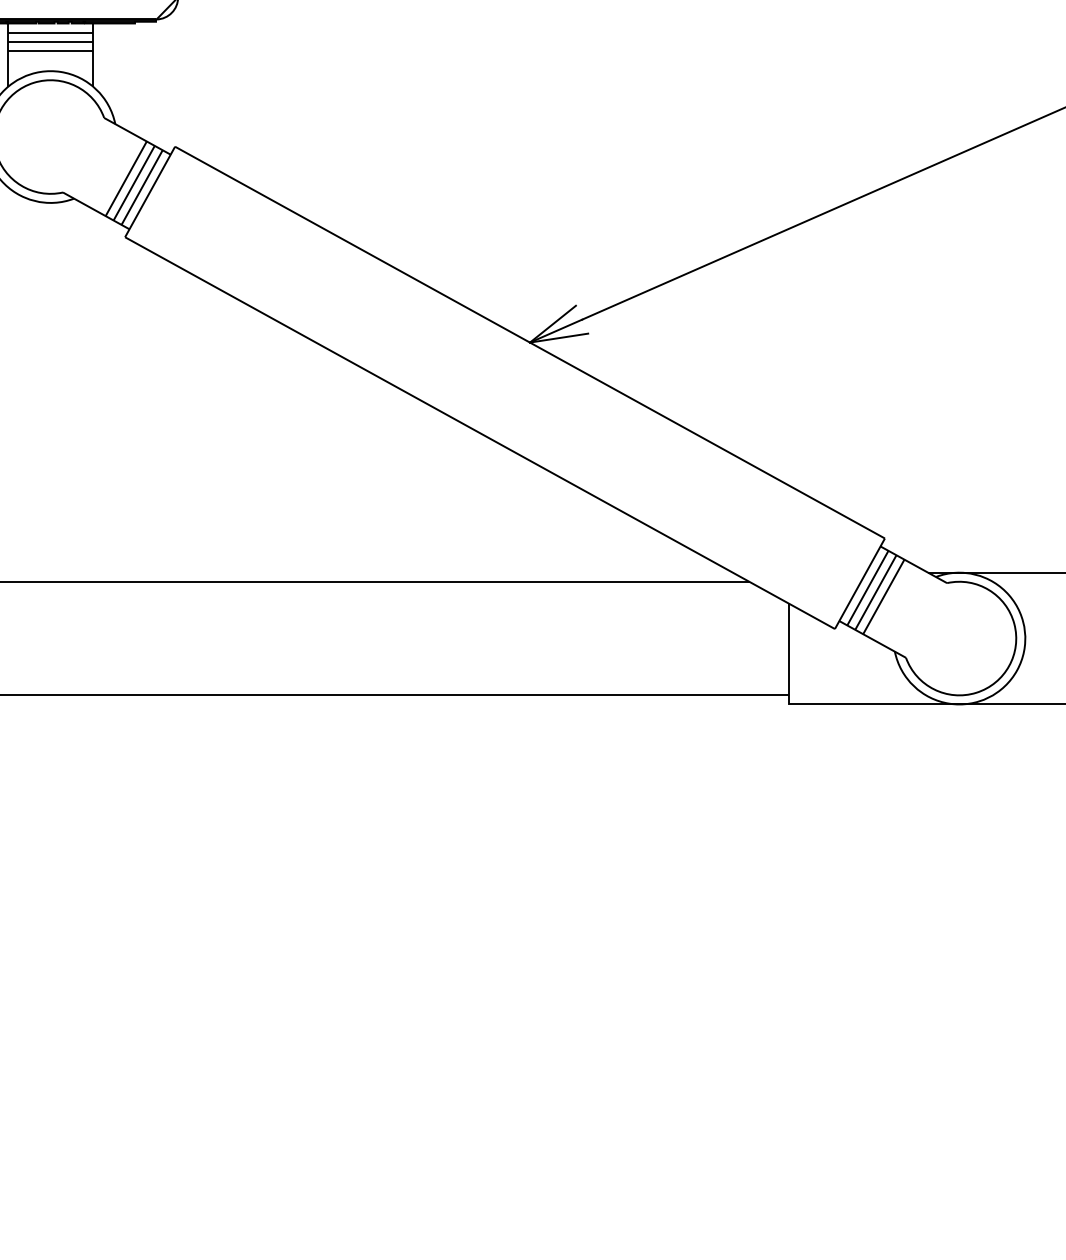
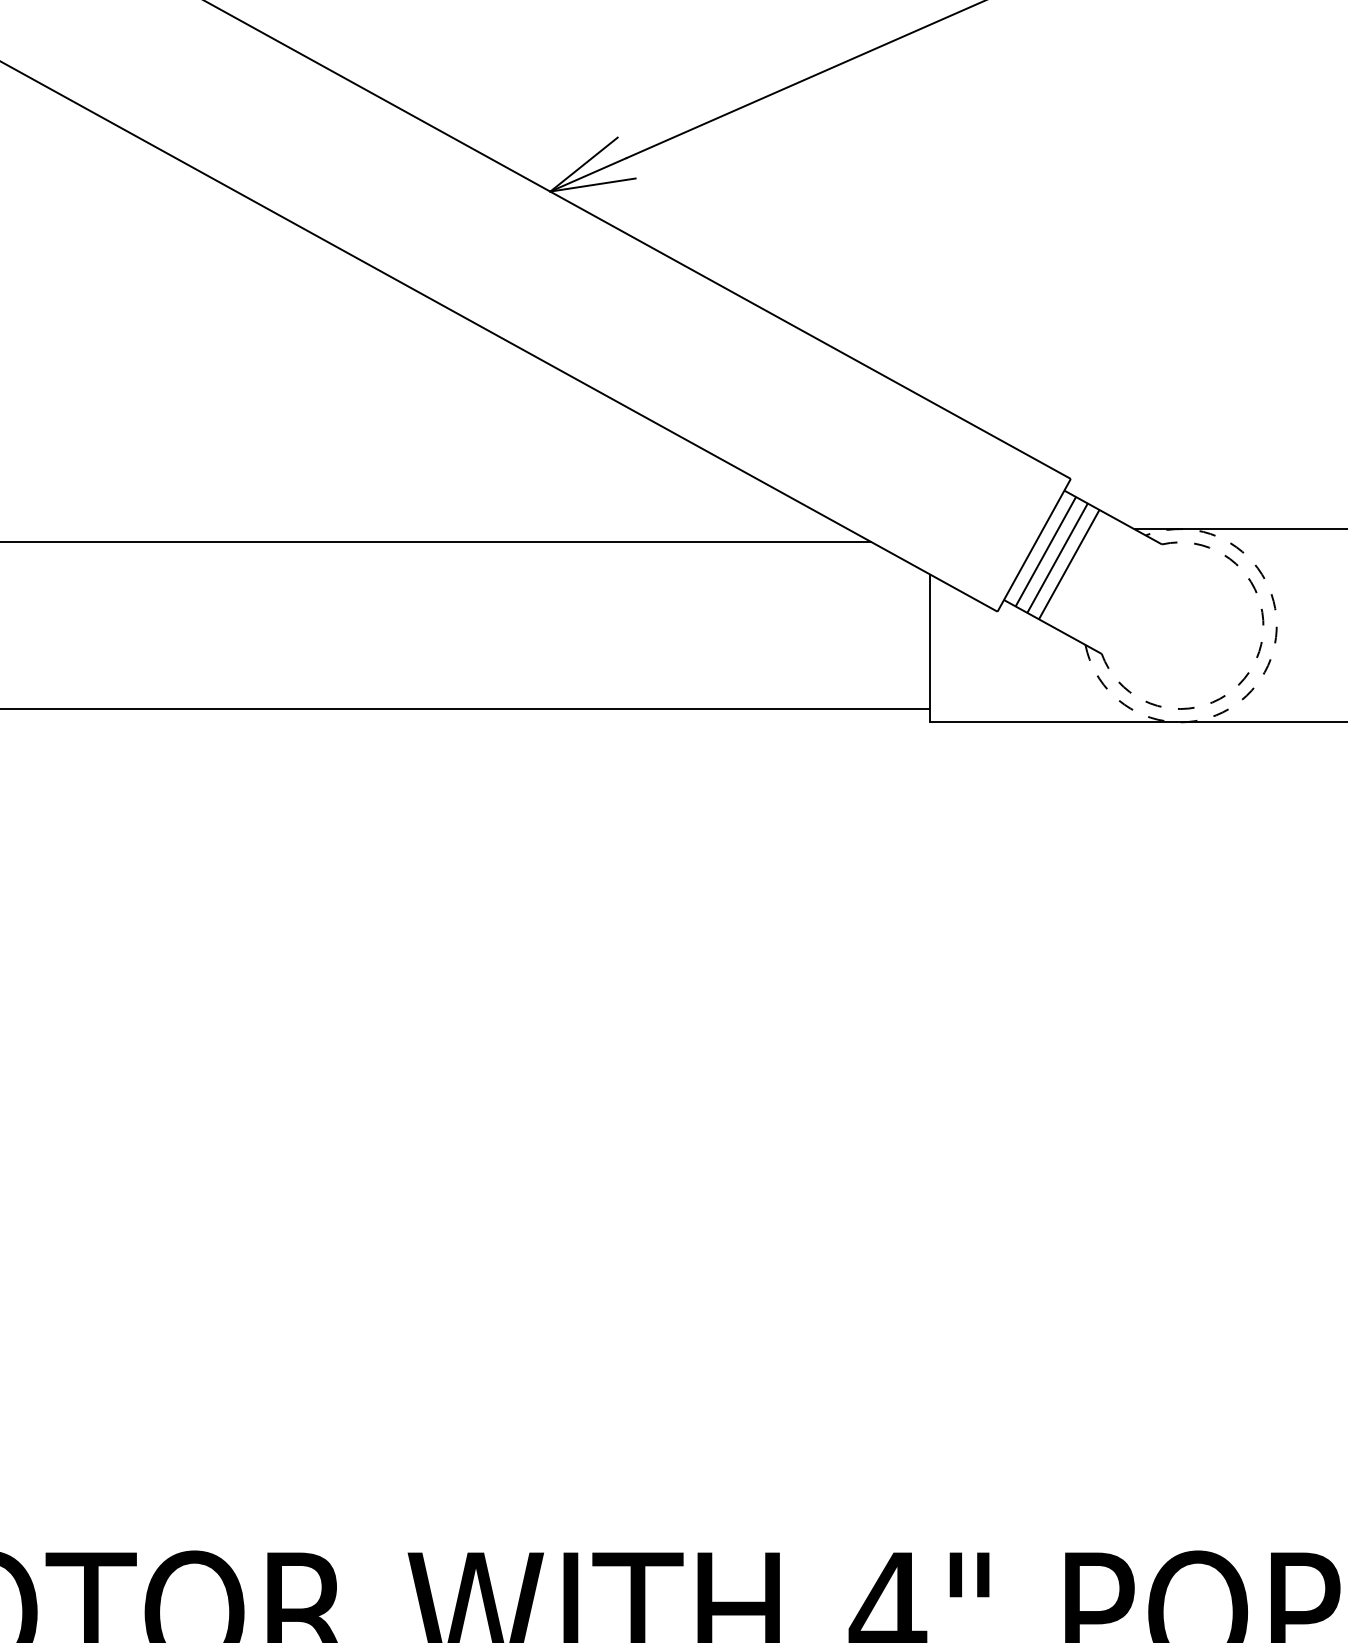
arc: (1009, 666) -> (1253, 666), solid -> dashed
arc: (1017, 670) -> (1265, 672), solid -> dashed

